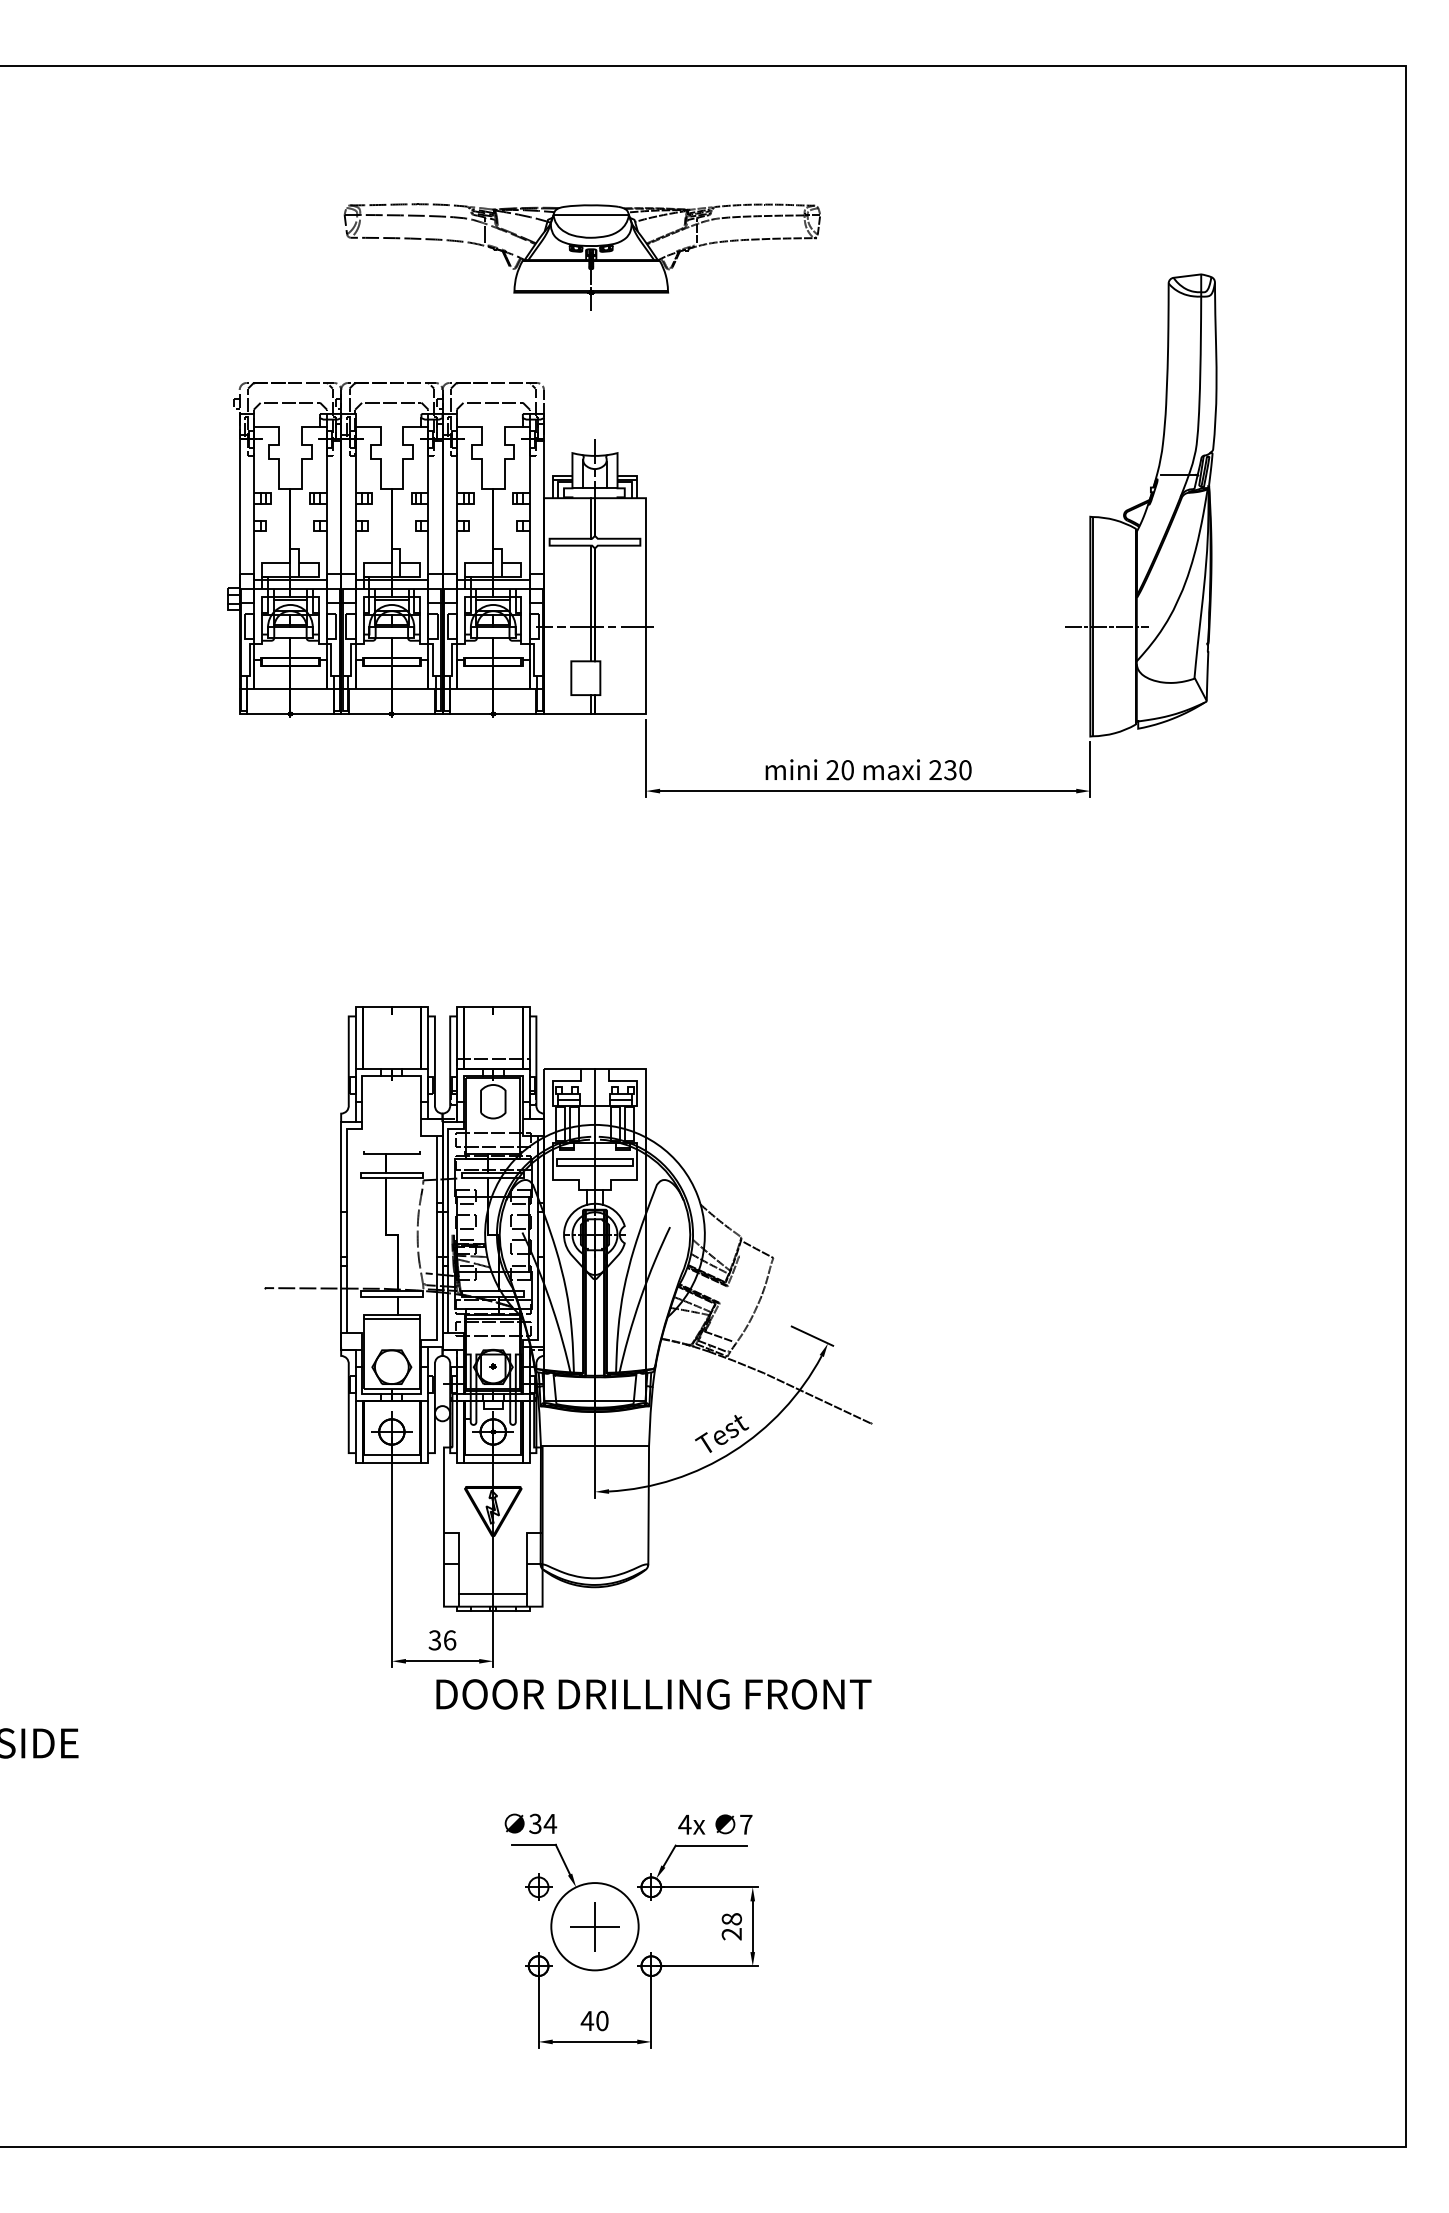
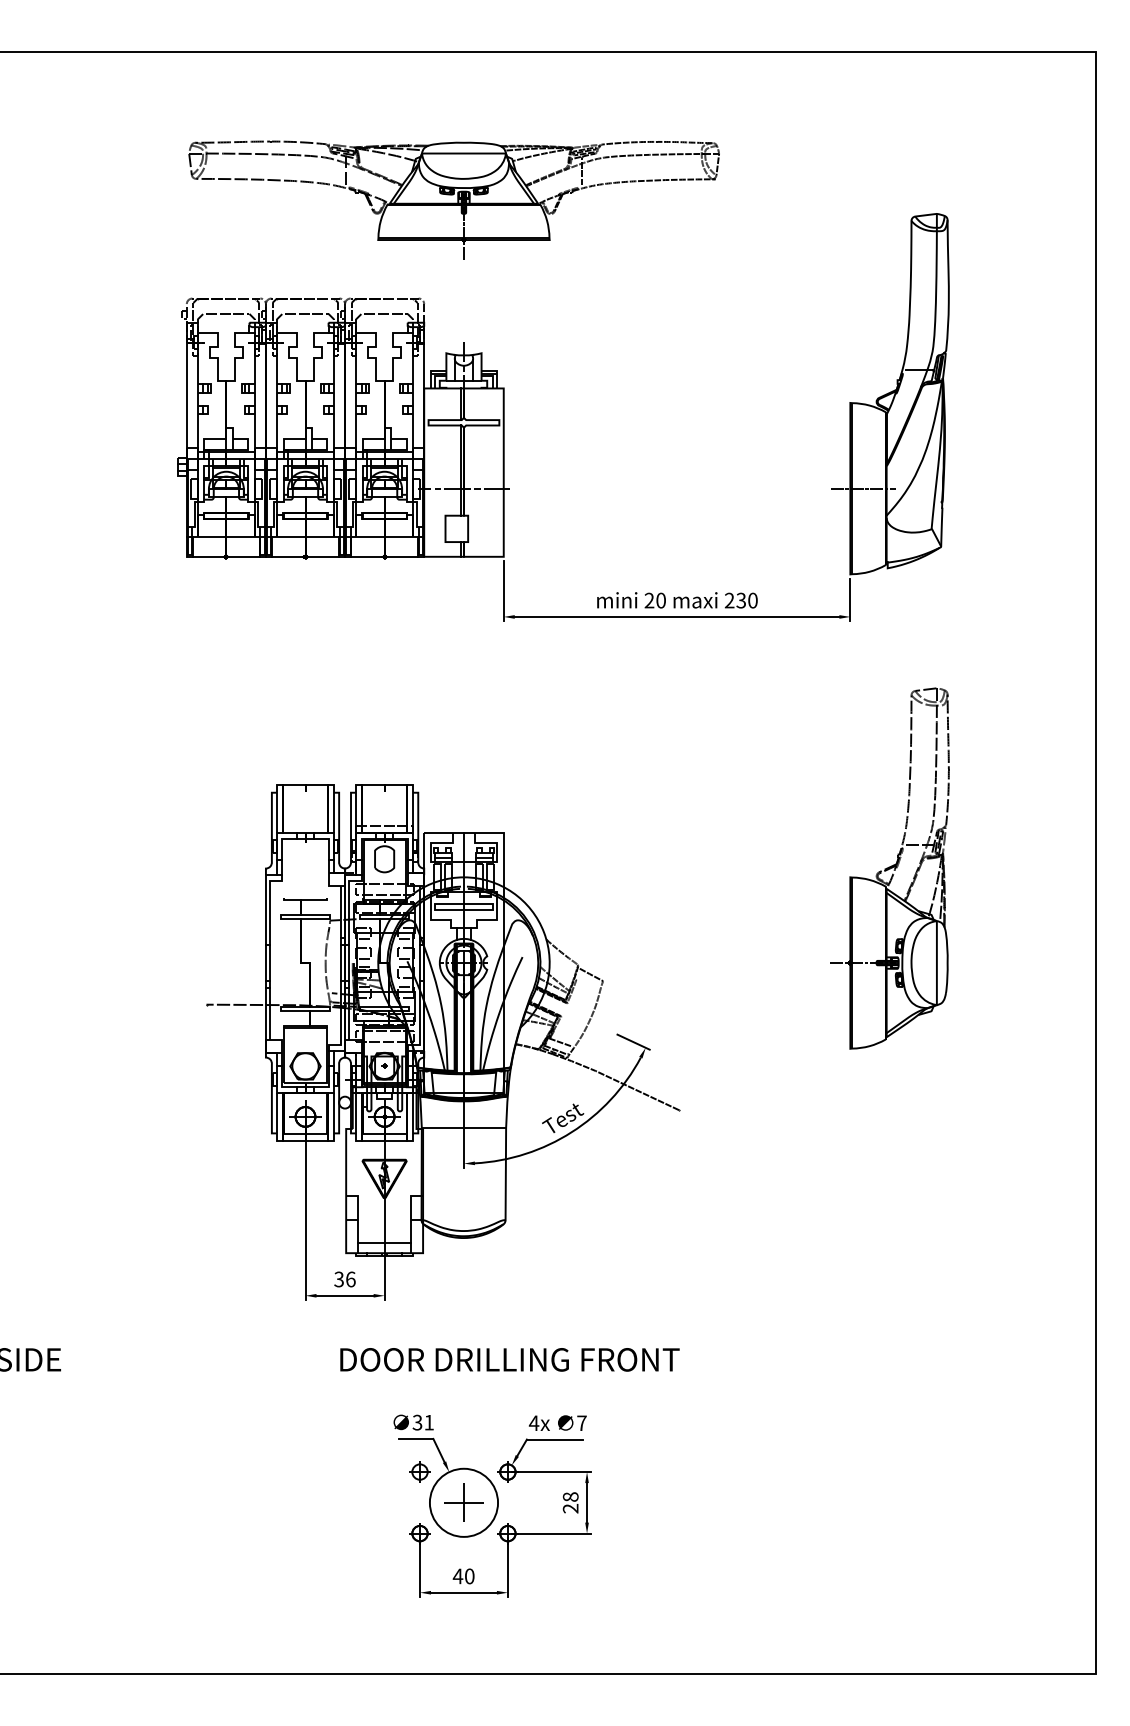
part: (582, 256) -> (454, 199), size x1.43
part: (1141, 1113) -> (890, 868), added
text: (653, 1694) -> (509, 1359), moved
text: (550, 1823) -> (429, 1422), 34 -> 31

